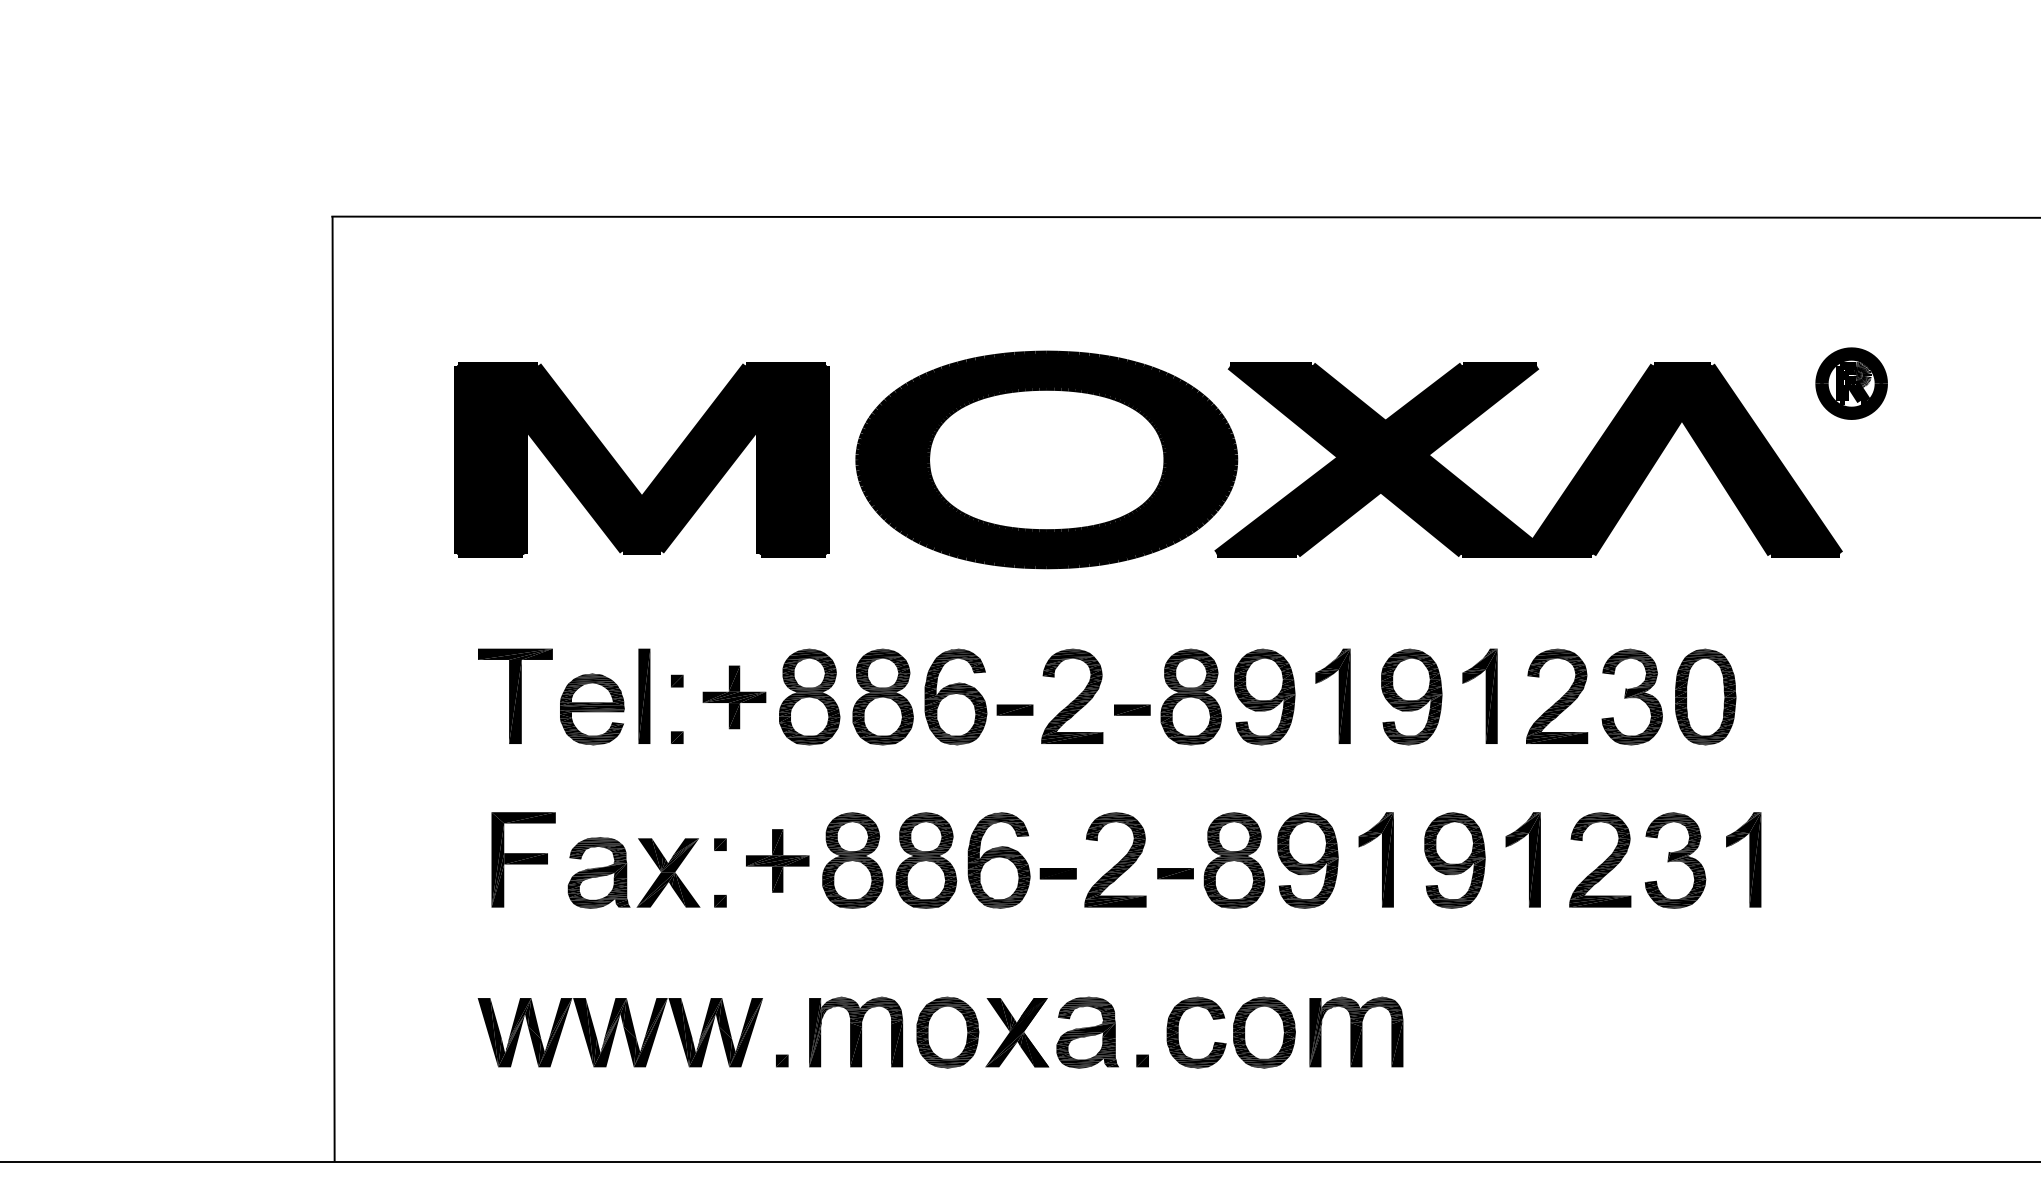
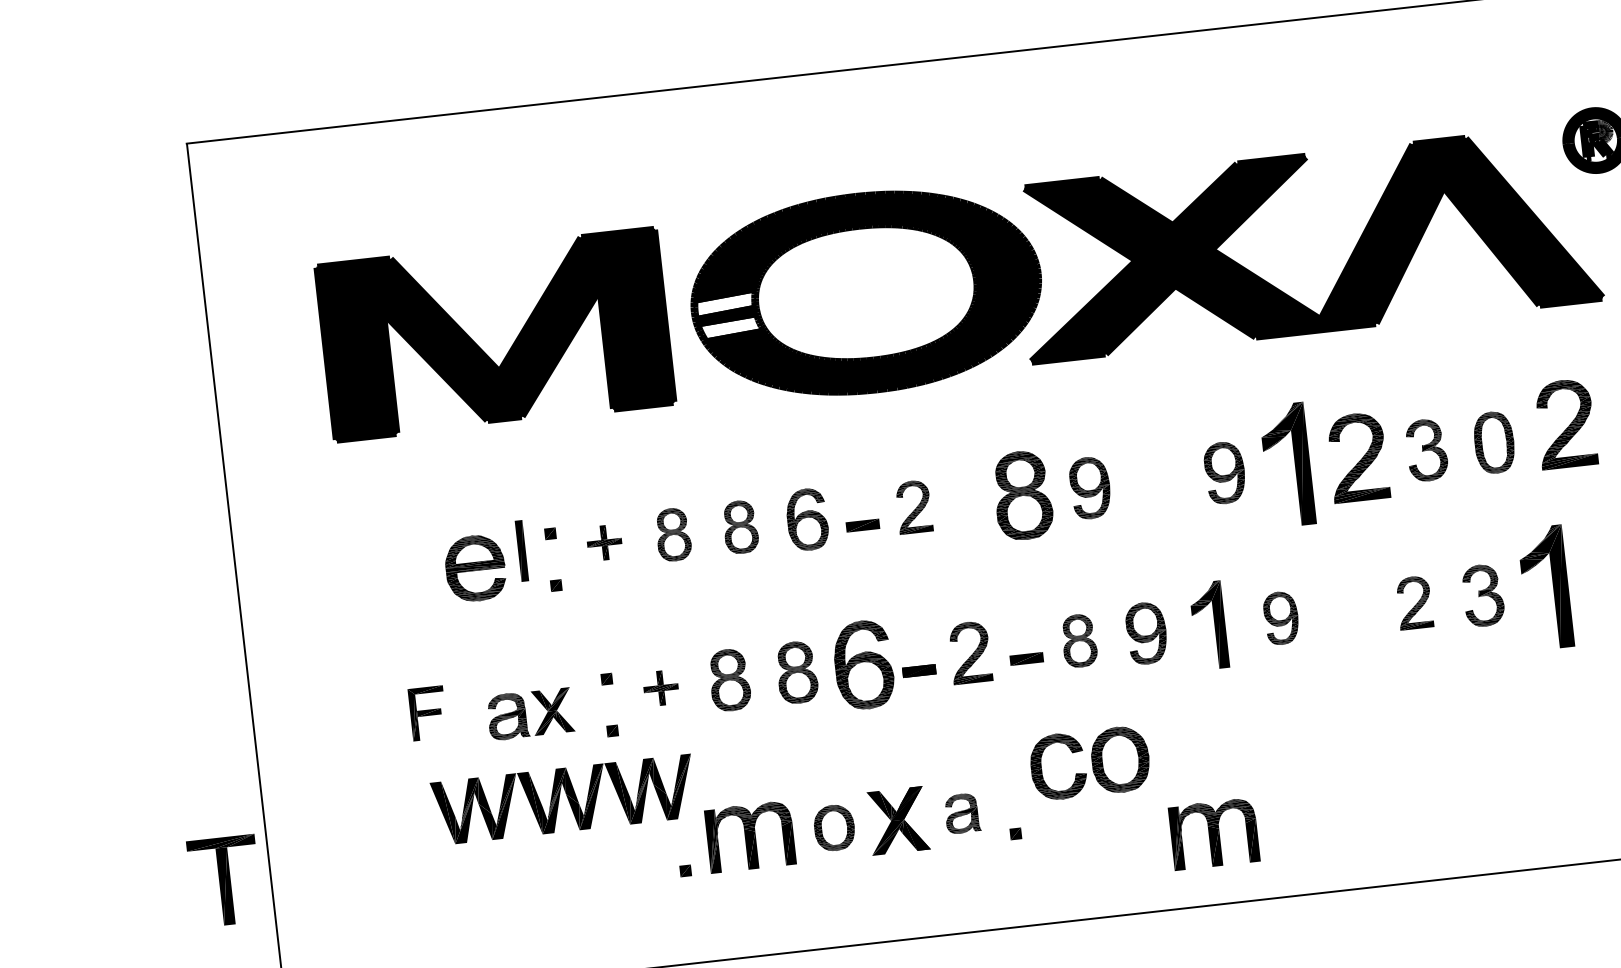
fill: (893, 454) -> (725, 303), removed
fill: (896, 480) -> (730, 327), removed
part: (1785, 684) -> (1566, 422), added
part: (515, 695) -> (225, 880), moved
part: (644, 695) -> (521, 550), size x0.7
part: (1072, 695) -> (914, 506), size x0.6
part: (1332, 695) -> (1152, 479), removed
part: (1479, 695) -> (1286, 464), size x1.4
part: (809, 696) -> (673, 534), size x0.6
part: (882, 696) -> (740, 526), size x0.6
part: (955, 696) -> (806, 519), size x0.7
part: (1264, 696) -> (1090, 487), size x0.7
part: (1411, 696) -> (1224, 472), size x0.7
part: (1631, 696) -> (1426, 449), size x0.7
part: (1705, 696) -> (1494, 442), size x0.7
part: (734, 697) -> (604, 542), size x0.6
part: (1132, 709) -> (970, 512), removed
part: (523, 859) -> (427, 712), size x0.6
part: (1115, 859) -> (970, 652), size x0.7
part: (1529, 859) -> (1349, 609), removed
part: (1600, 859) -> (1414, 602), size x0.6
part: (1743, 859) -> (1545, 587), size x1.4
part: (777, 860) -> (660, 687), size x0.6
part: (852, 860) -> (729, 680), size x0.7
part: (926, 860) -> (797, 672), size x0.7
part: (1234, 860) -> (1079, 640), size x0.6
part: (1307, 860) -> (1146, 633), size x0.7
part: (1454, 860) -> (1280, 618), size x0.6
part: (1675, 860) -> (1483, 595), size x0.7
part: (633, 872) -> (530, 713), size x0.7
part: (1356, 1031) -> (1214, 833), moved
part: (619, 1032) -> (562, 799), moved
part: (947, 1032) -> (834, 827), size x0.7
part: (1087, 1032) -> (962, 813), size x0.6
part: (1230, 1032) -> (1089, 763), moved

